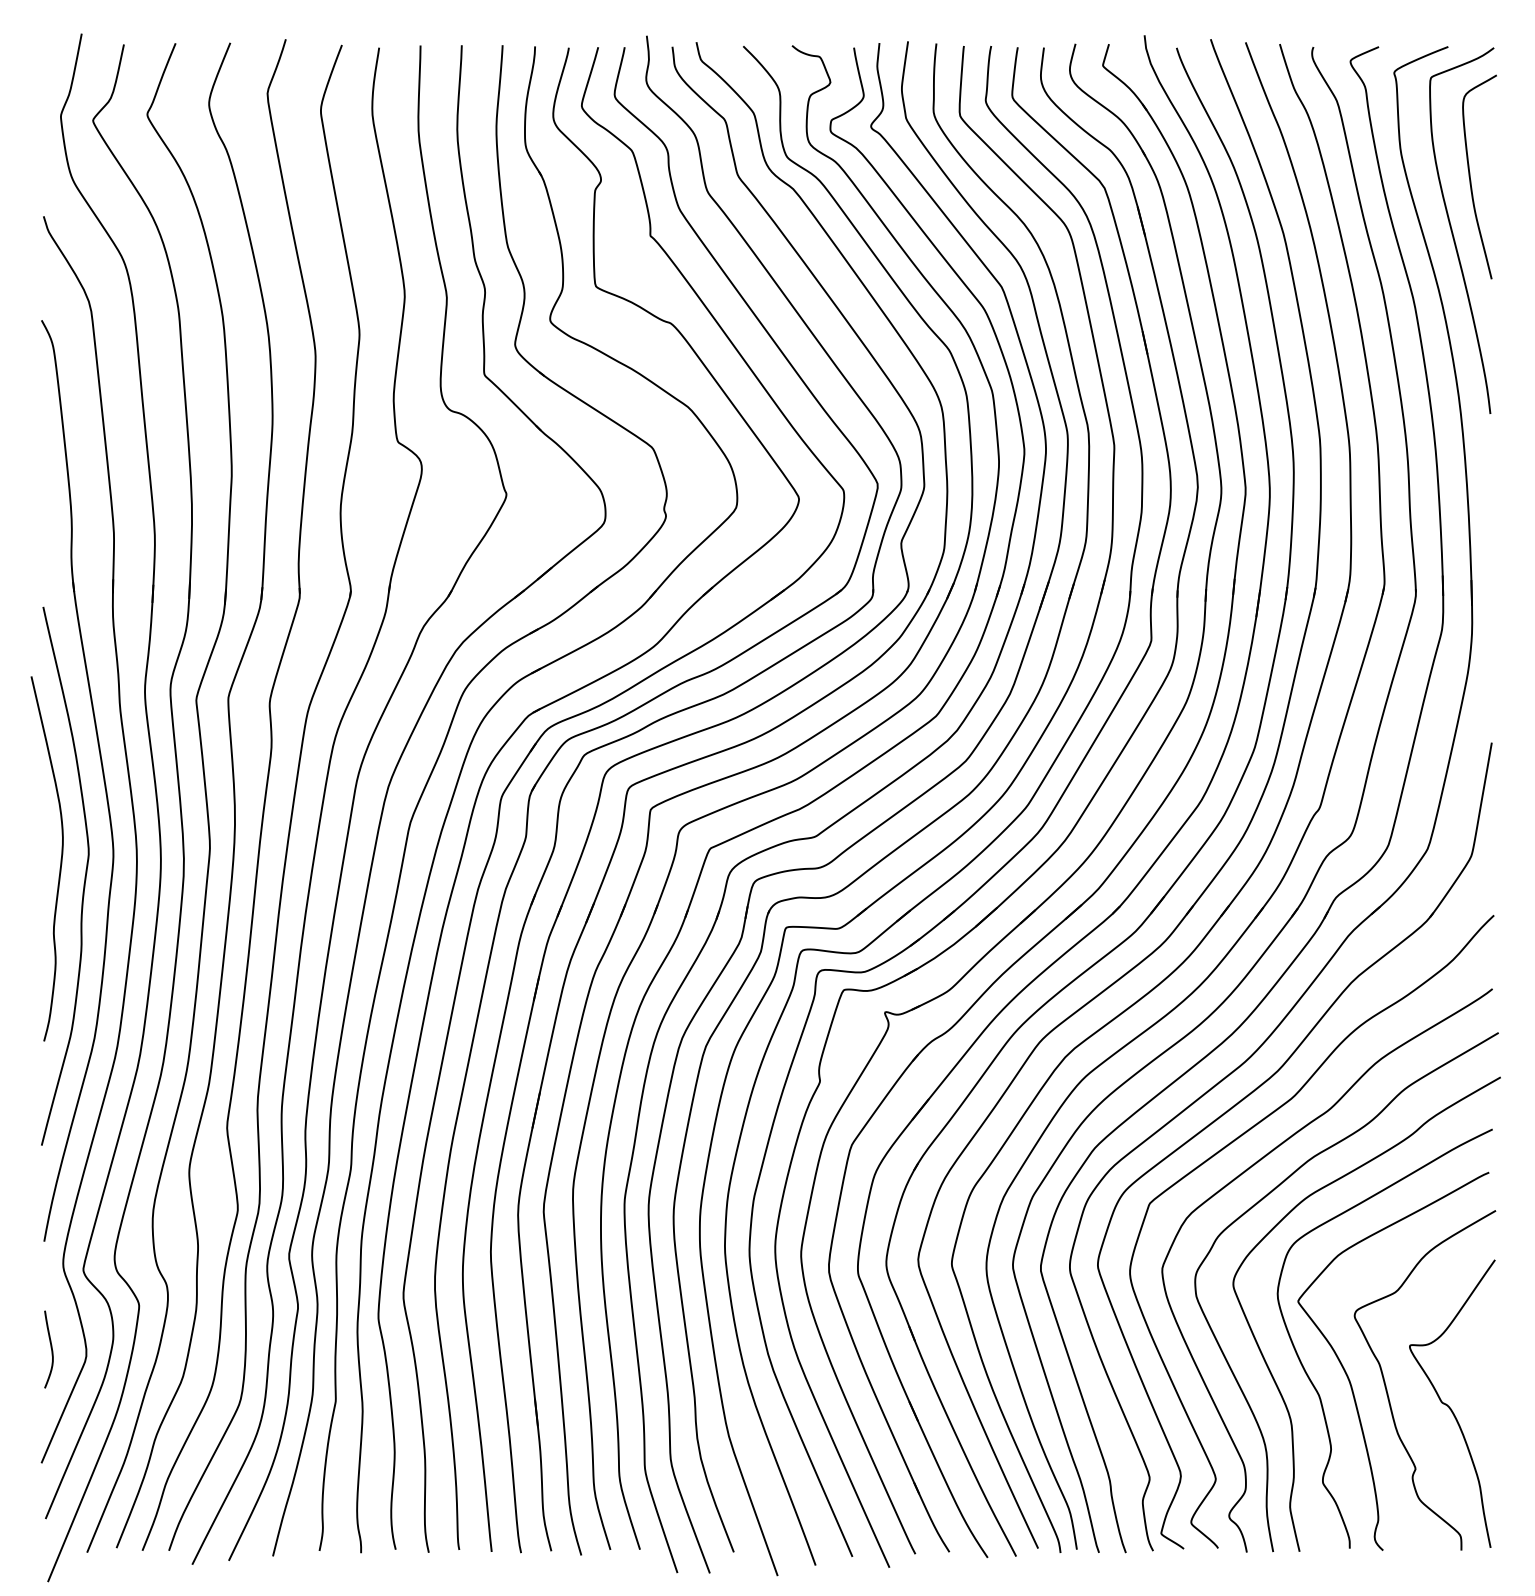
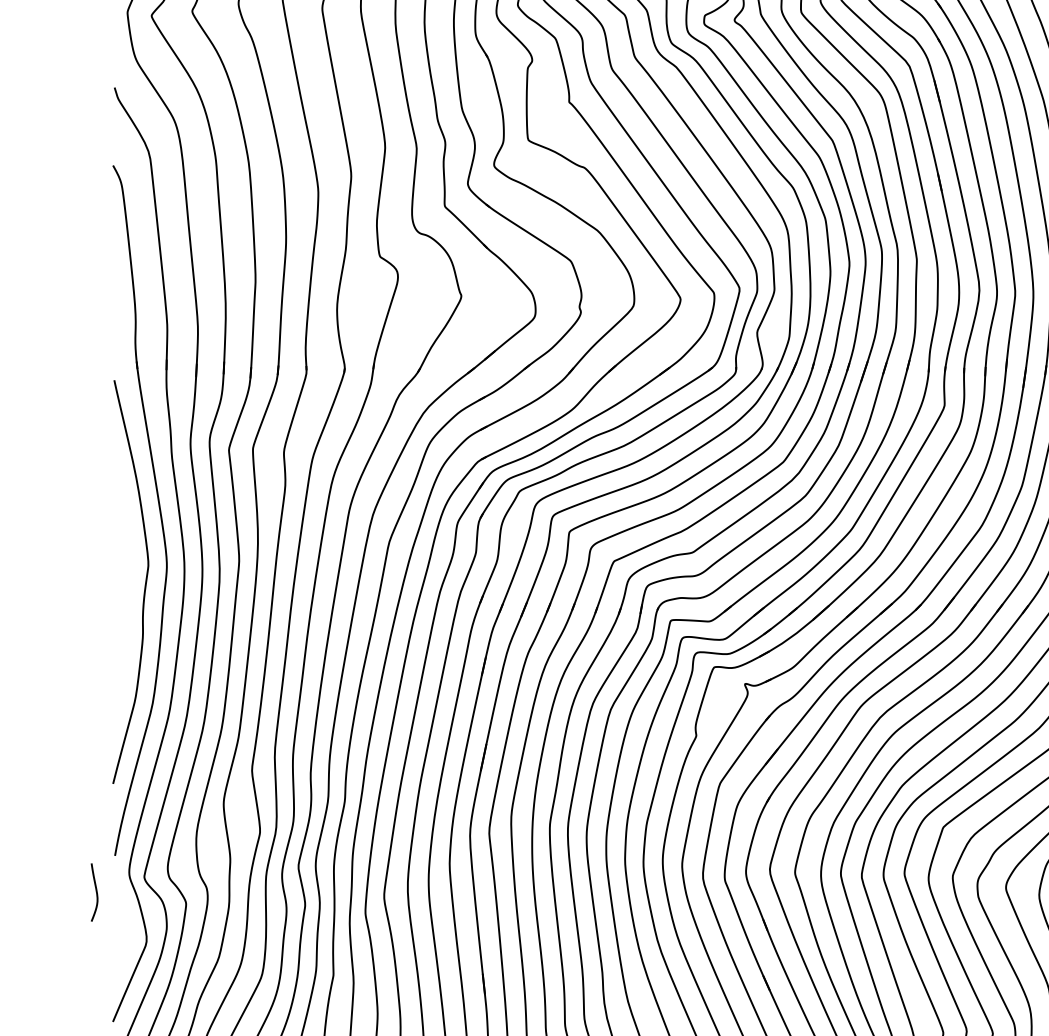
curve: (60, 858) -> (127, 568), removed
curve: (50, 1348) -> (95, 891), moved

